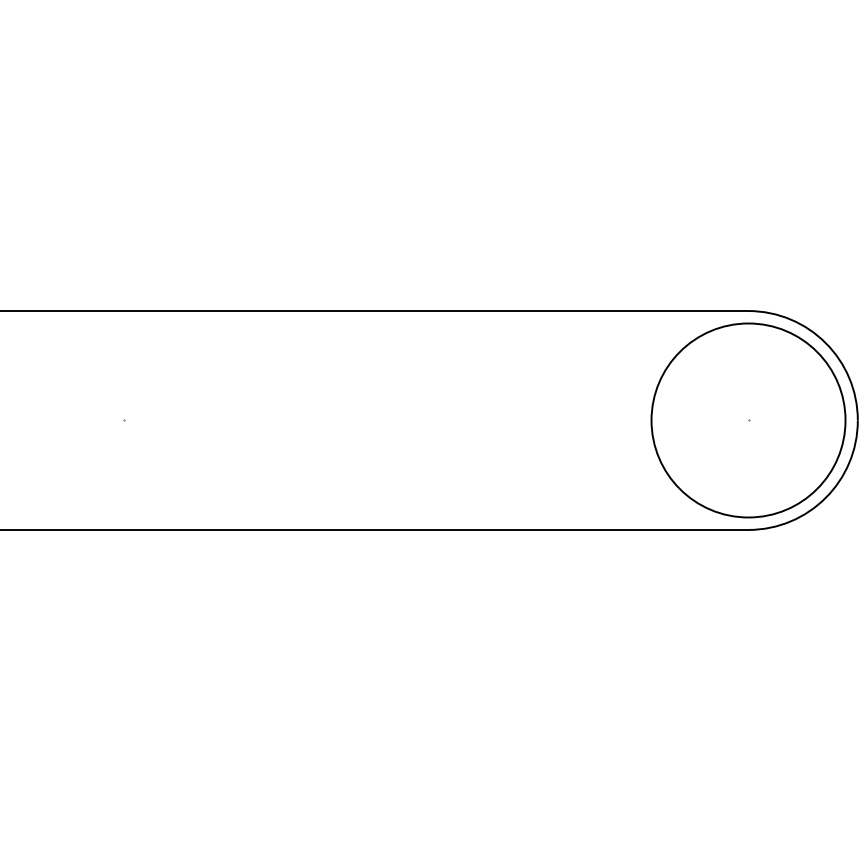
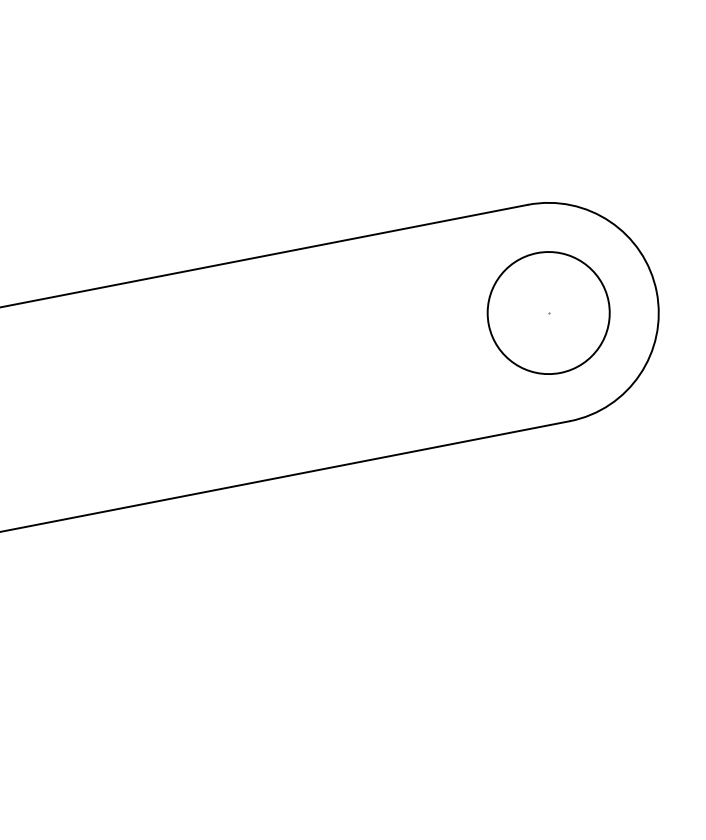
circle: (748, 420) -> (548, 313), size x0.62

